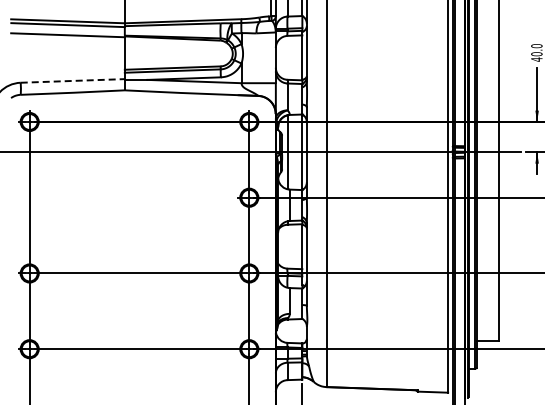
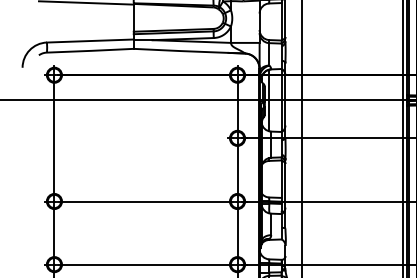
line: (73, 80) -> (90, 40), dashed -> solid

